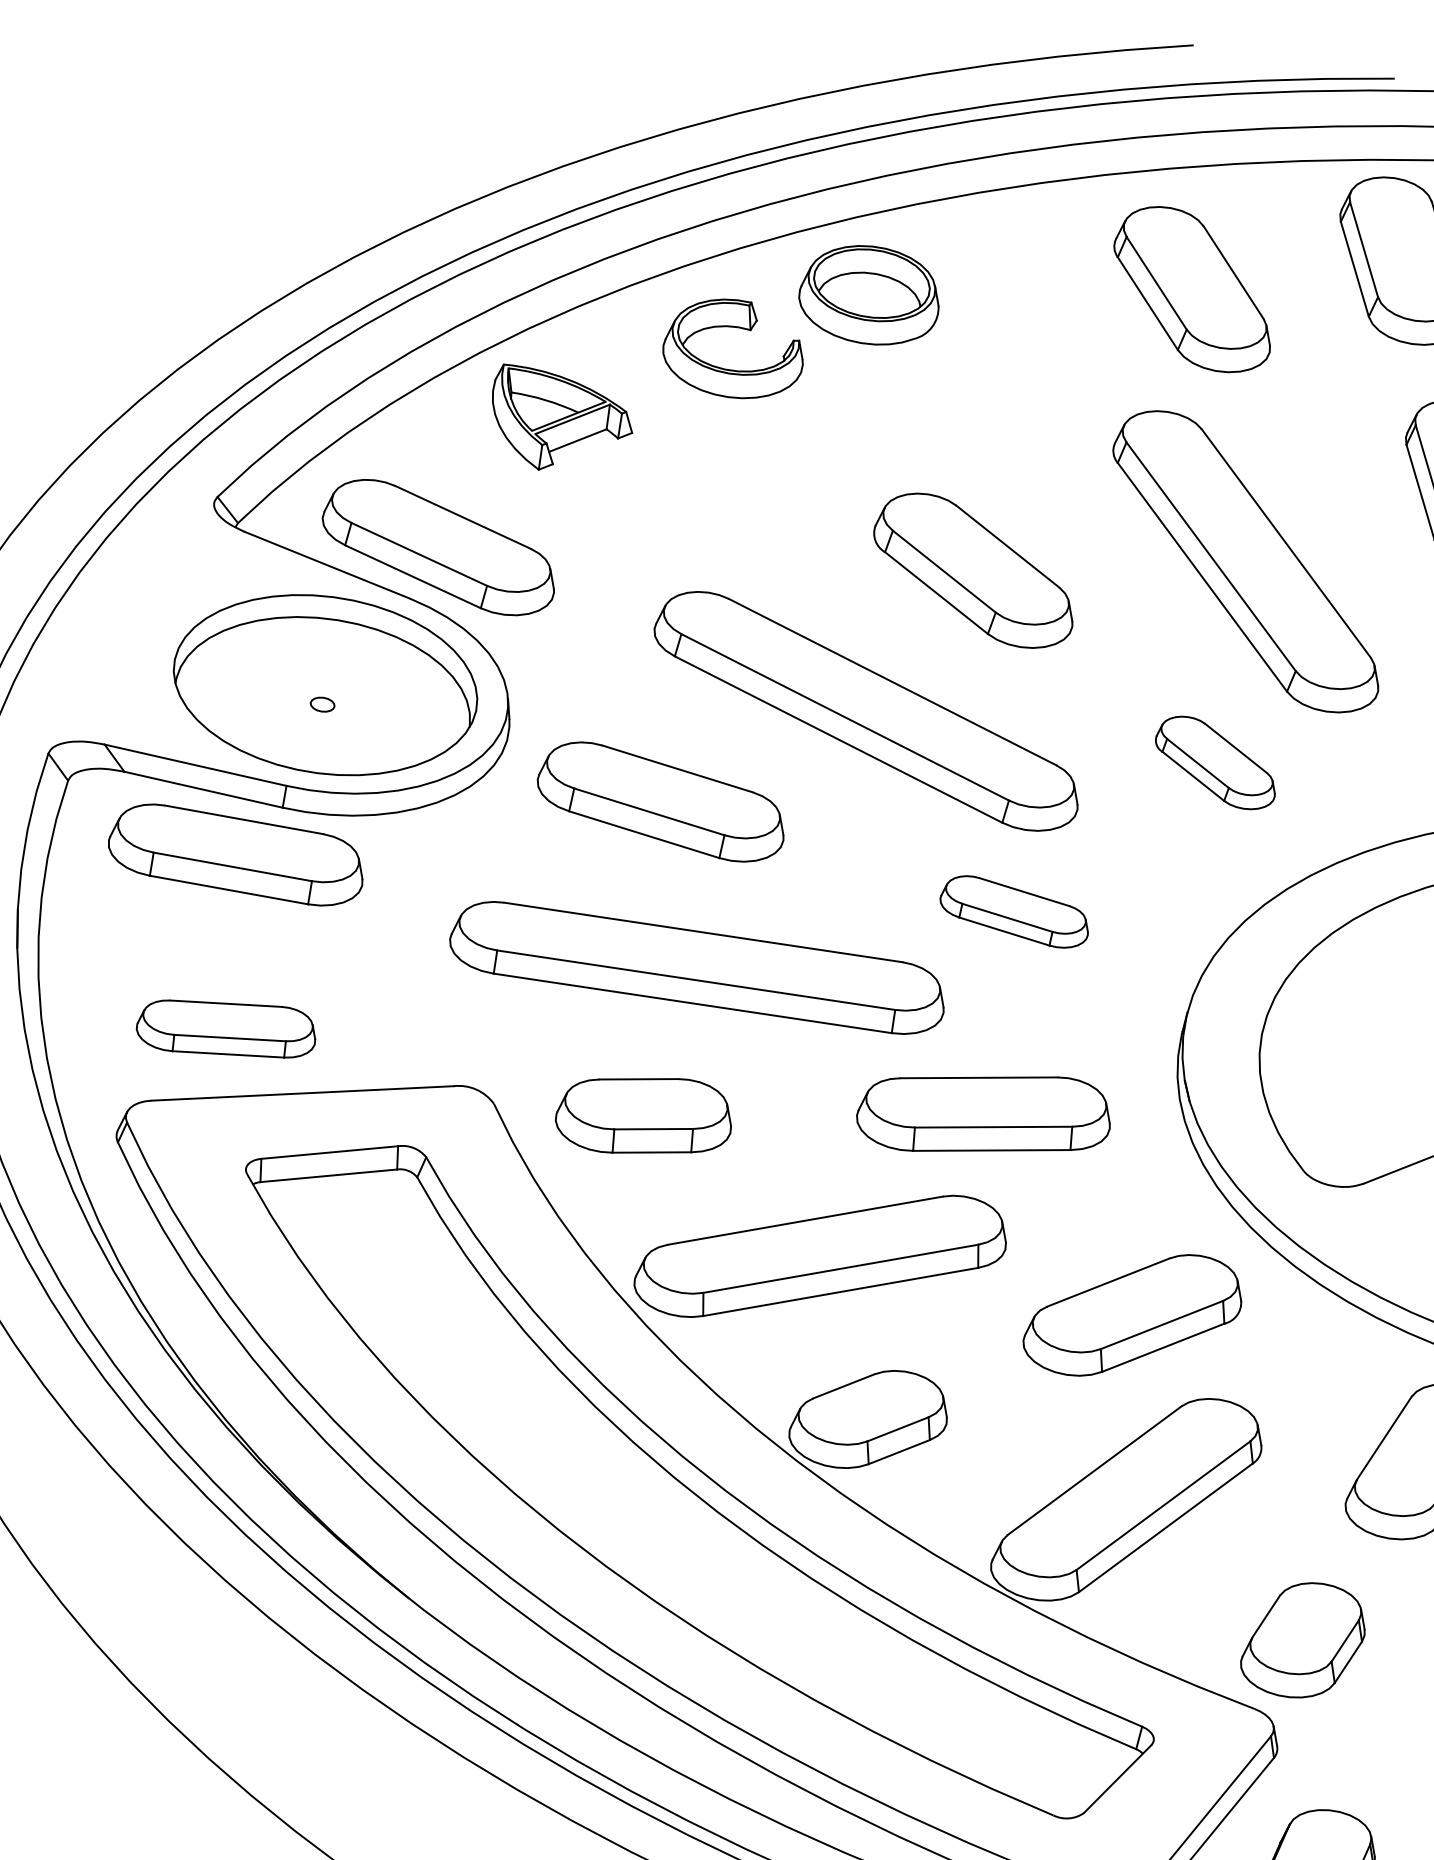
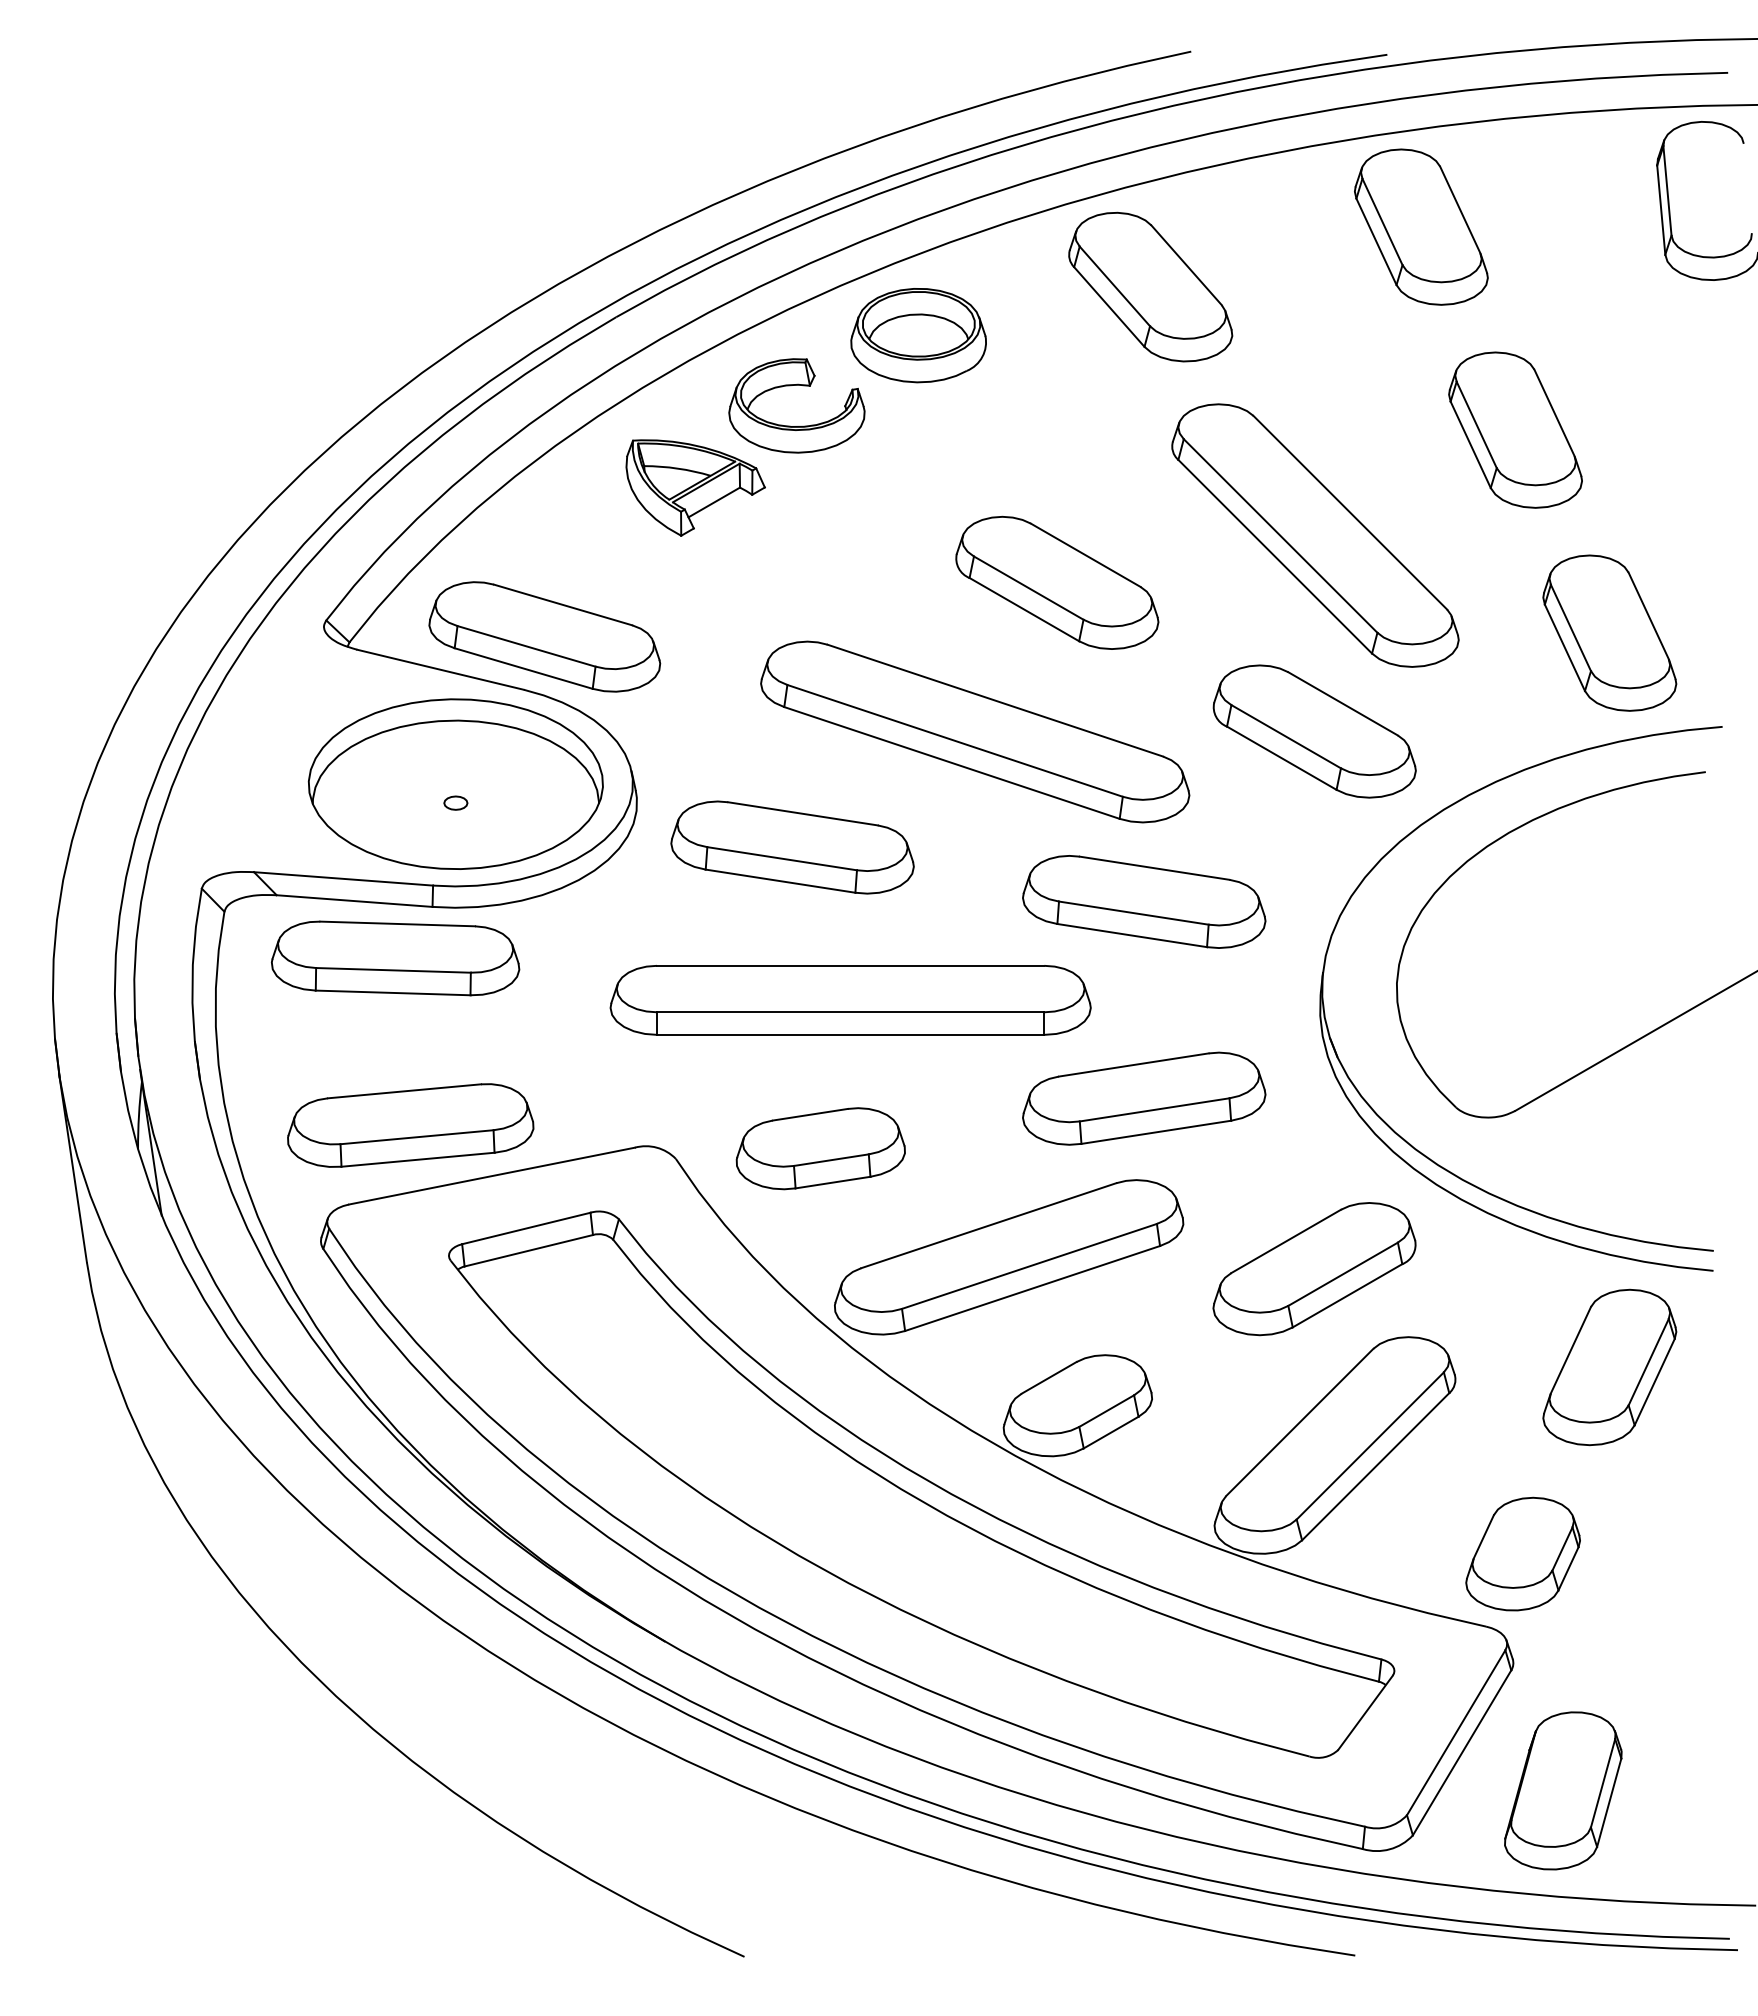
part: (1193, 288) -> (1150, 286), moved
part: (560, 422) -> (695, 487), moved
part: (1215, 762) -> (1314, 731), size x1.67
part: (1015, 911) -> (1144, 901), size x1.67
part: (226, 1028) -> (410, 1125), size x1.43

